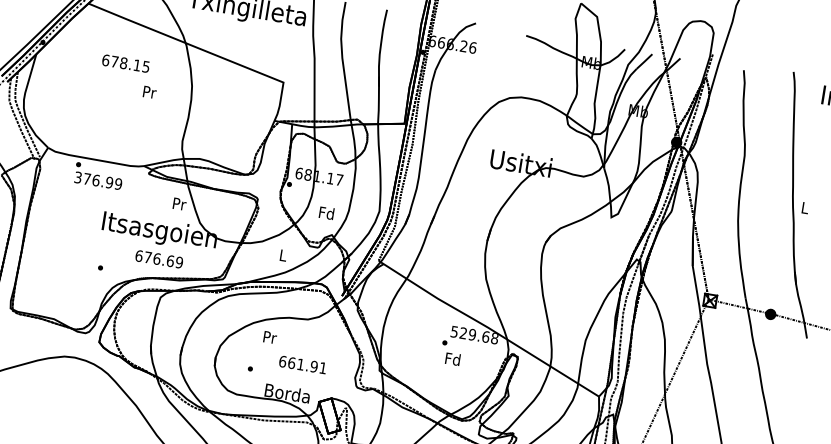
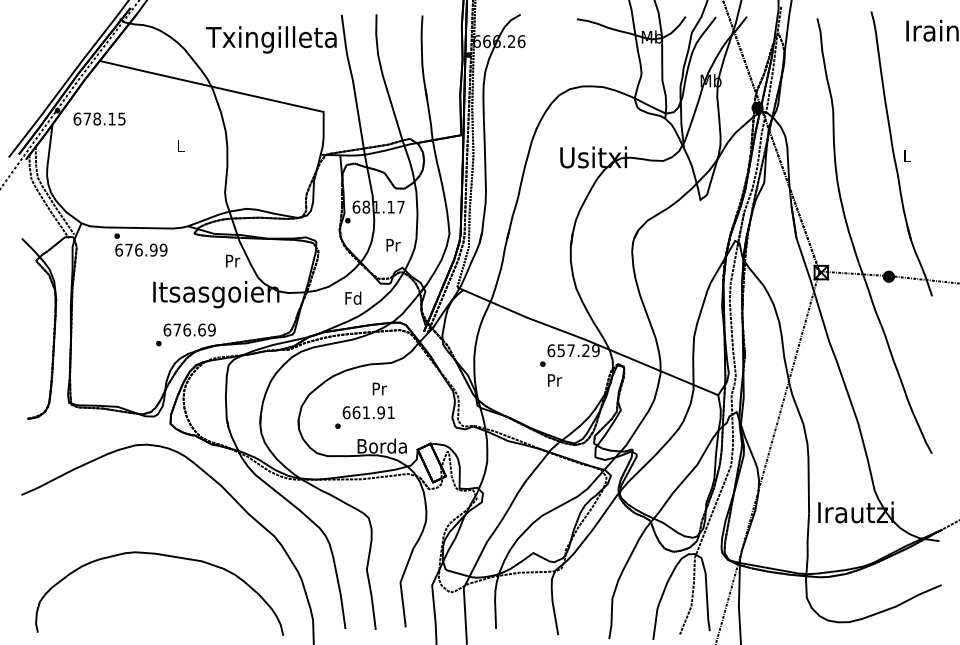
text: (125, 63) -> (99, 118), moved
text: (150, 92) -> (181, 145), Pr -> L
text: (77, 176) -> (118, 249), 376.99 -> 676.99
text: (326, 212) -> (392, 244), Fd -> Pr
text: (283, 254) -> (353, 297), L -> Fd
text: (159, 258) -> (189, 329), moved
text: (474, 334) -> (573, 350), 529.68 -> 657.29
text: (270, 337) -> (379, 388), moved
text: (453, 358) -> (554, 379), Fd -> Pr
text: (302, 364) -> (368, 412), moved

